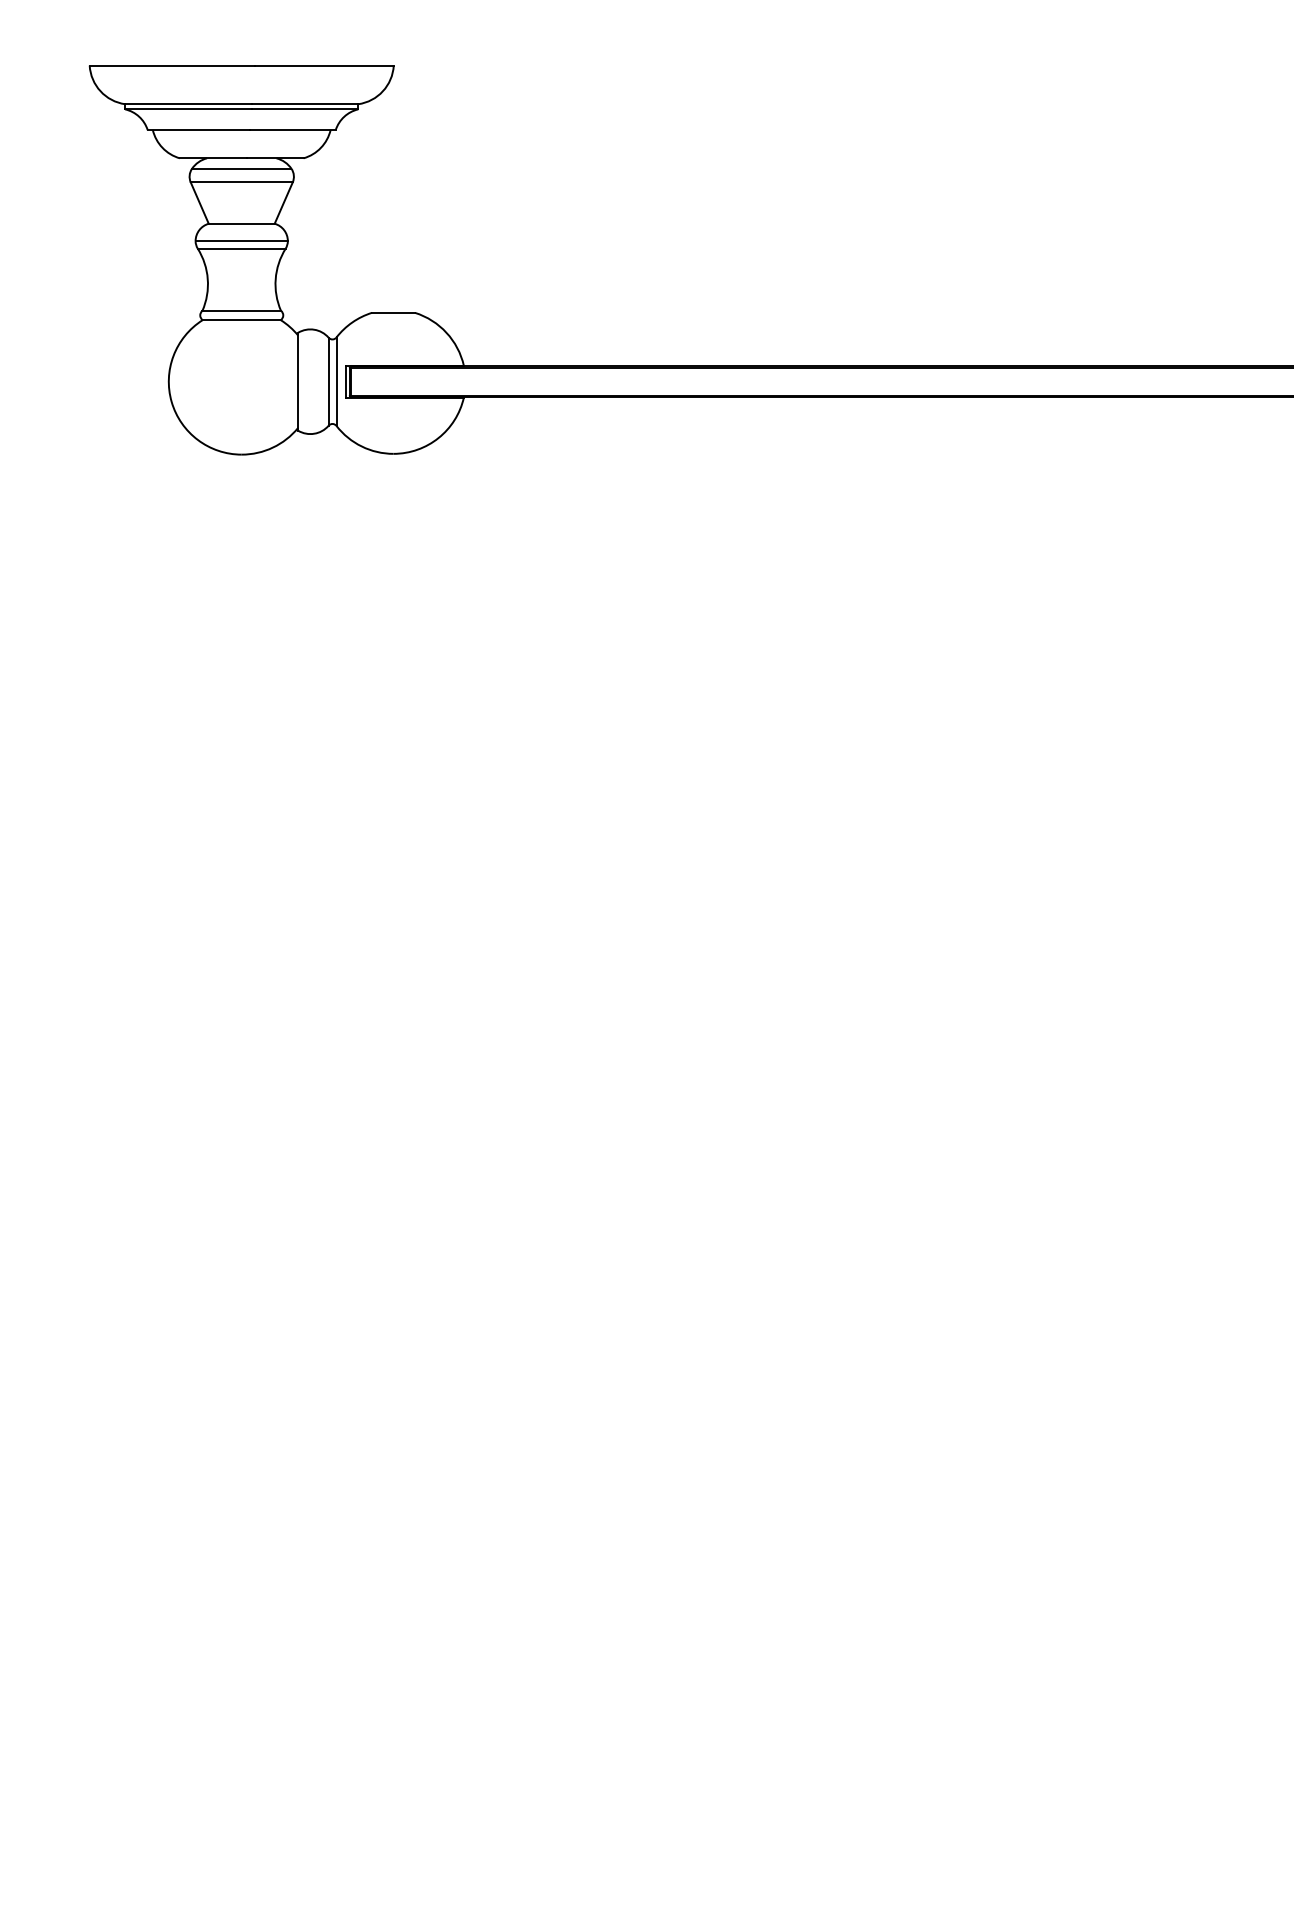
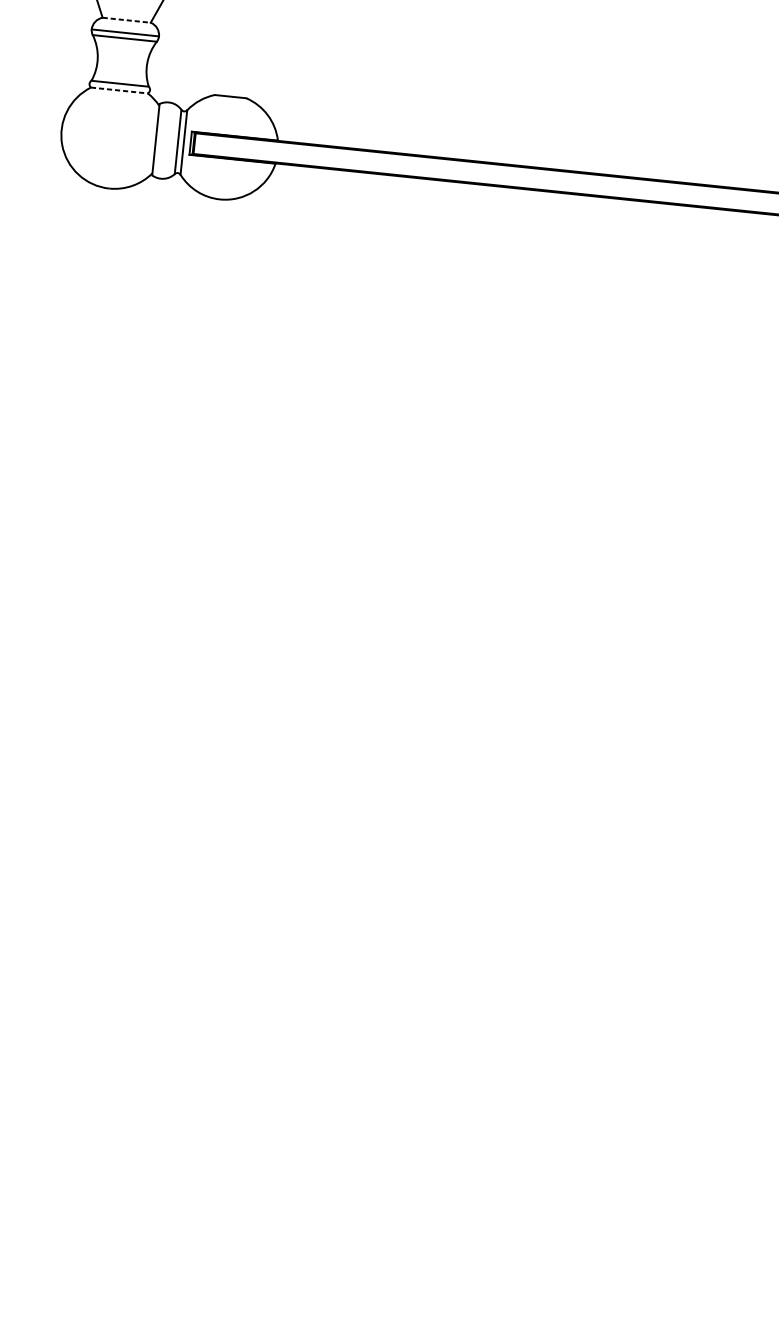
line: (241, 223) -> (126, 20), solid -> dashed
line: (242, 320) -> (119, 90), solid -> dashed

